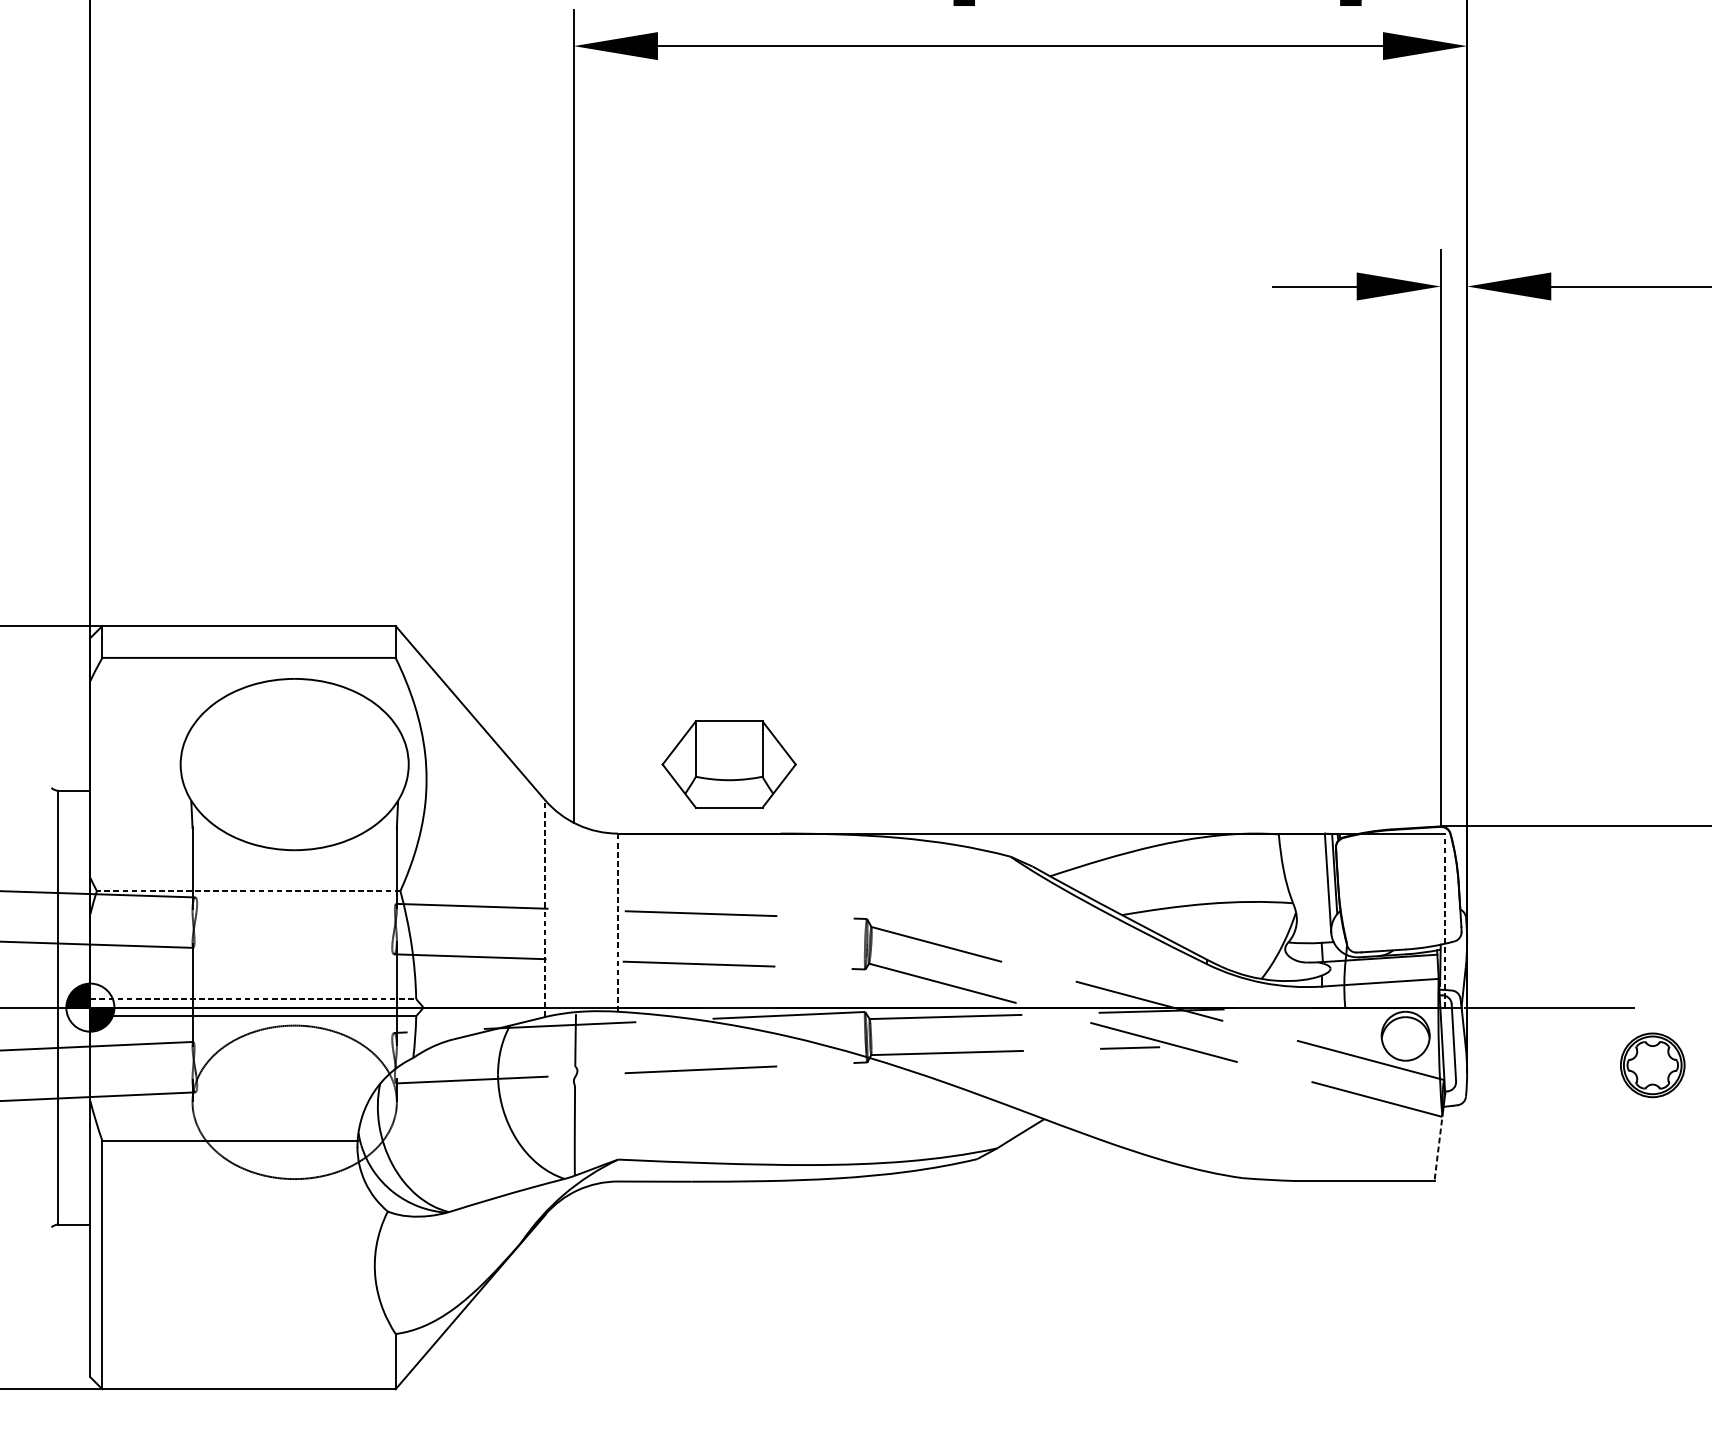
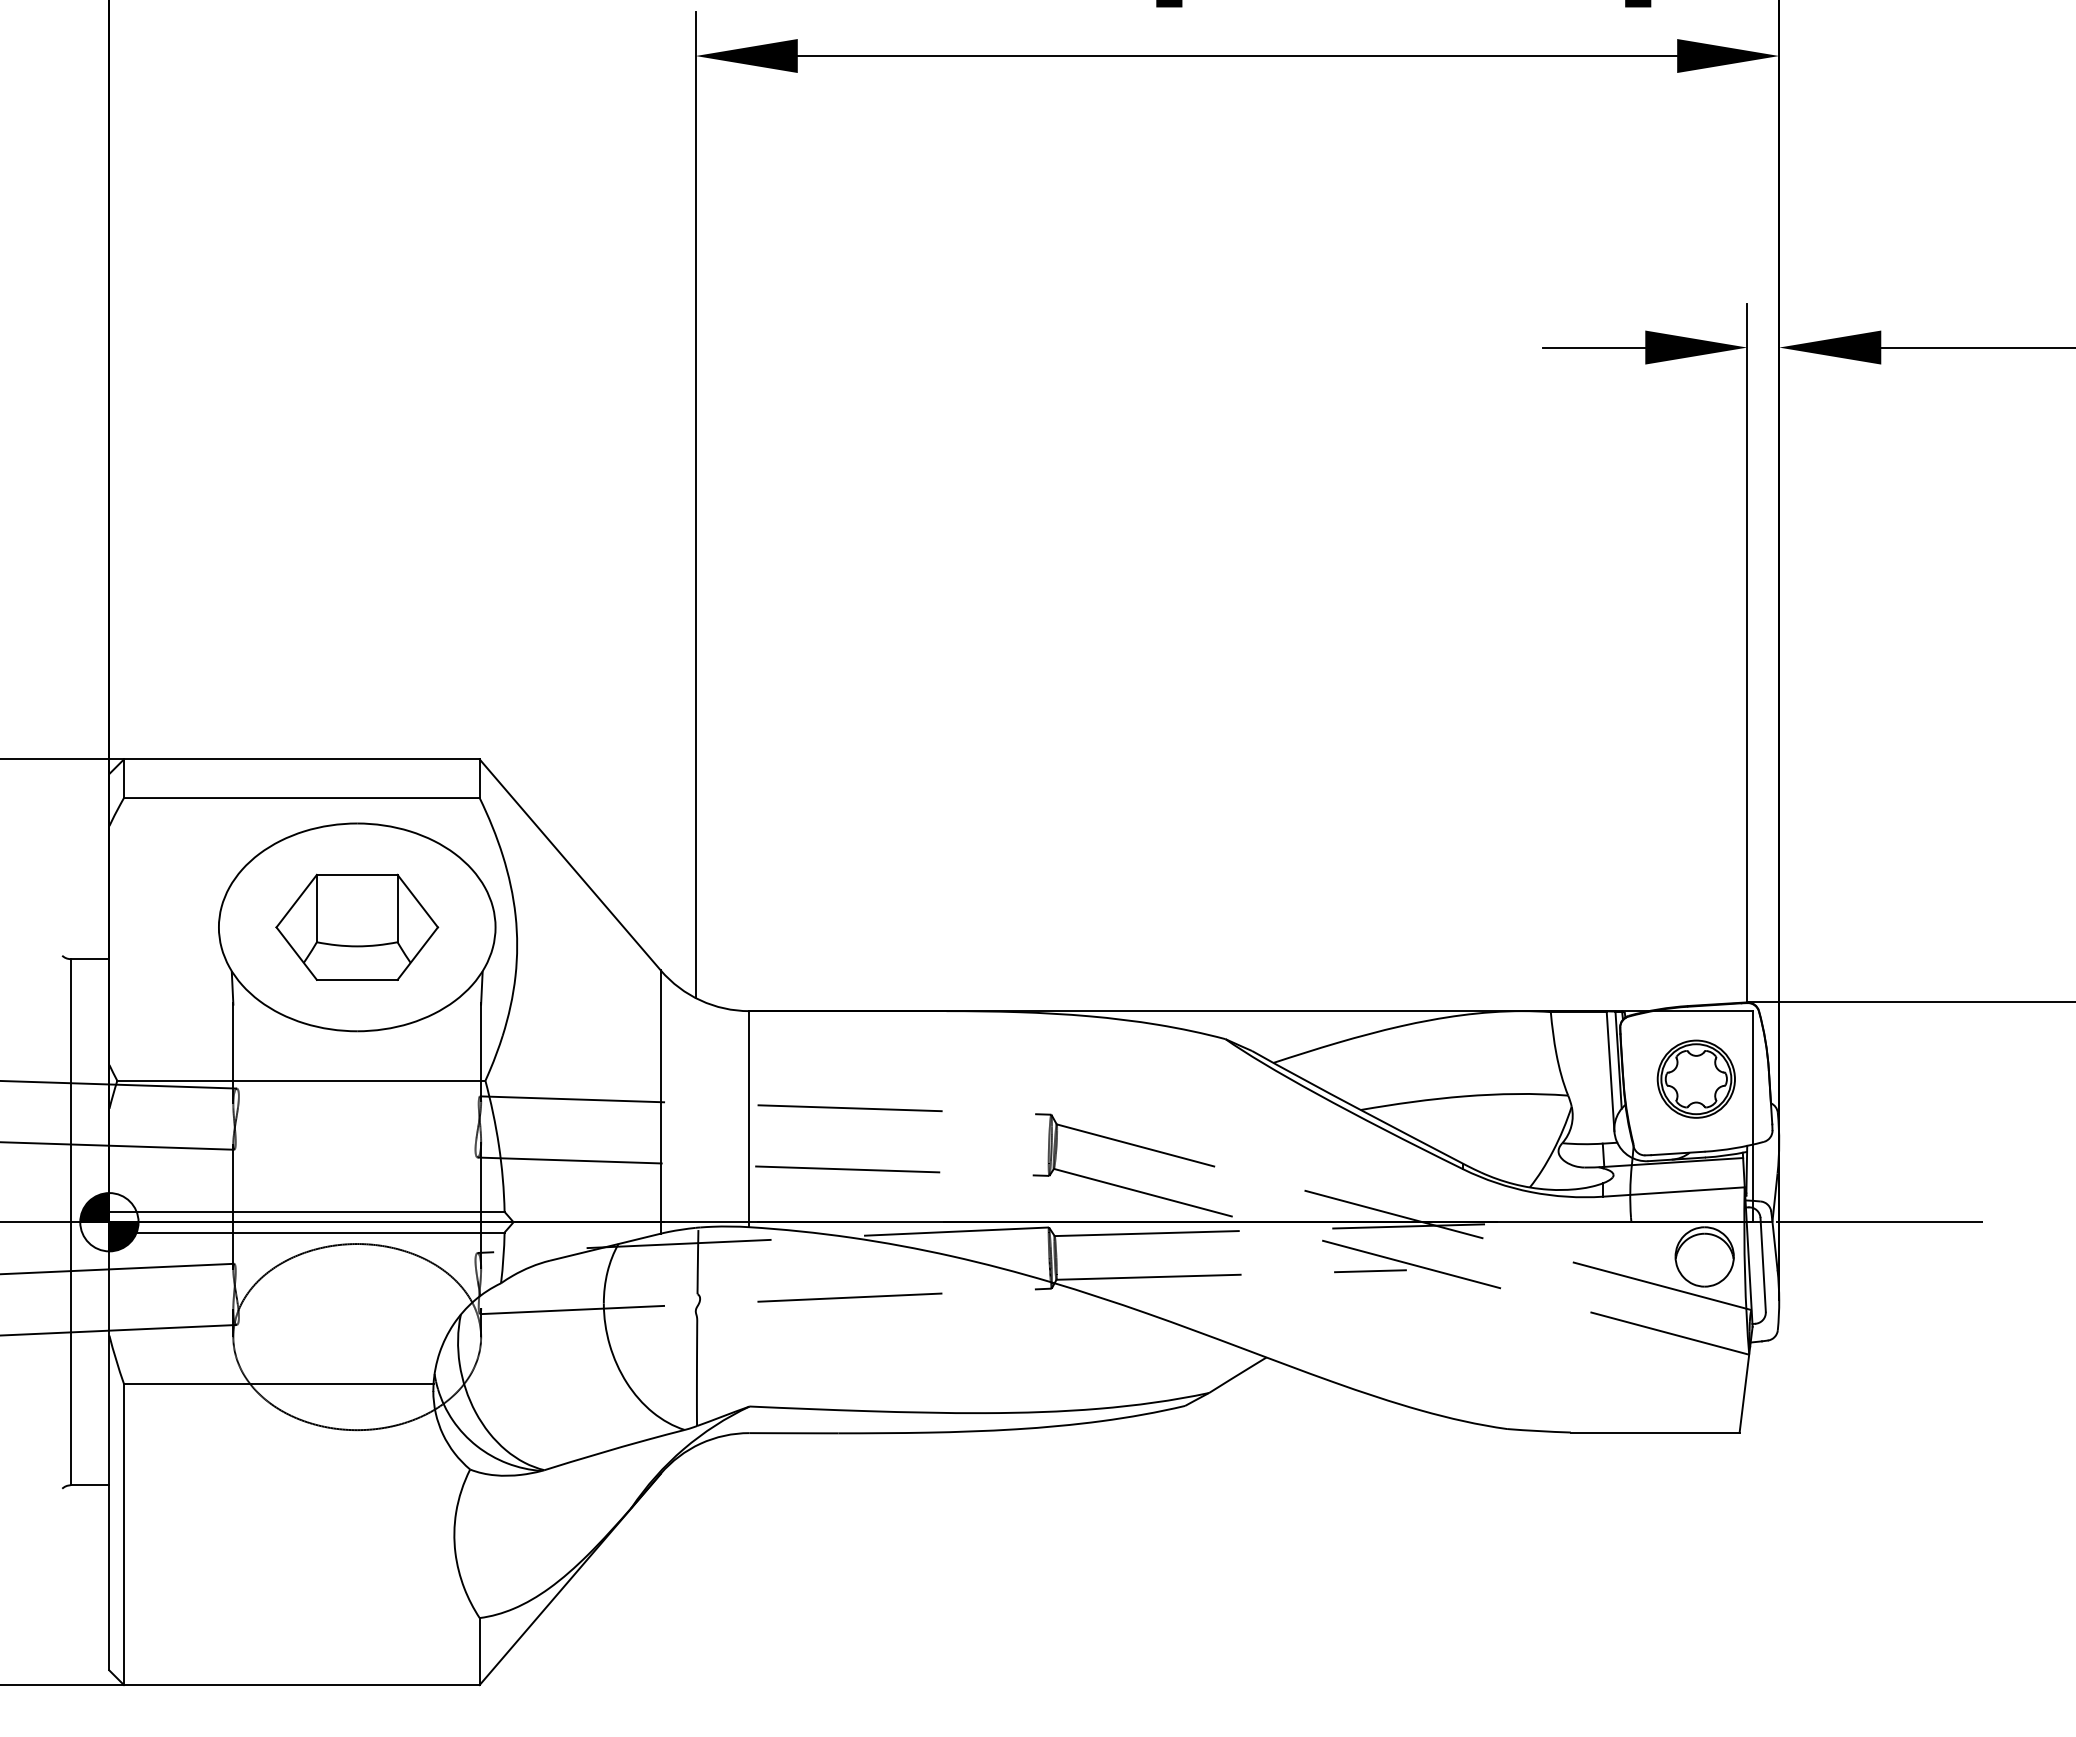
part: (729, 763) -> (357, 926), moved
line: (247, 890) -> (300, 1080), dashed -> solid
line: (544, 908) -> (660, 1102), dashed -> solid
line: (1445, 920) -> (1752, 1116), dashed -> solid
line: (618, 922) -> (749, 1118), dashed -> solid
line: (253, 998) -> (307, 1211), dashed -> solid
part: (1652, 1064) -> (1695, 1078), moved
line: (1438, 1146) -> (1744, 1390), dashed -> solid

